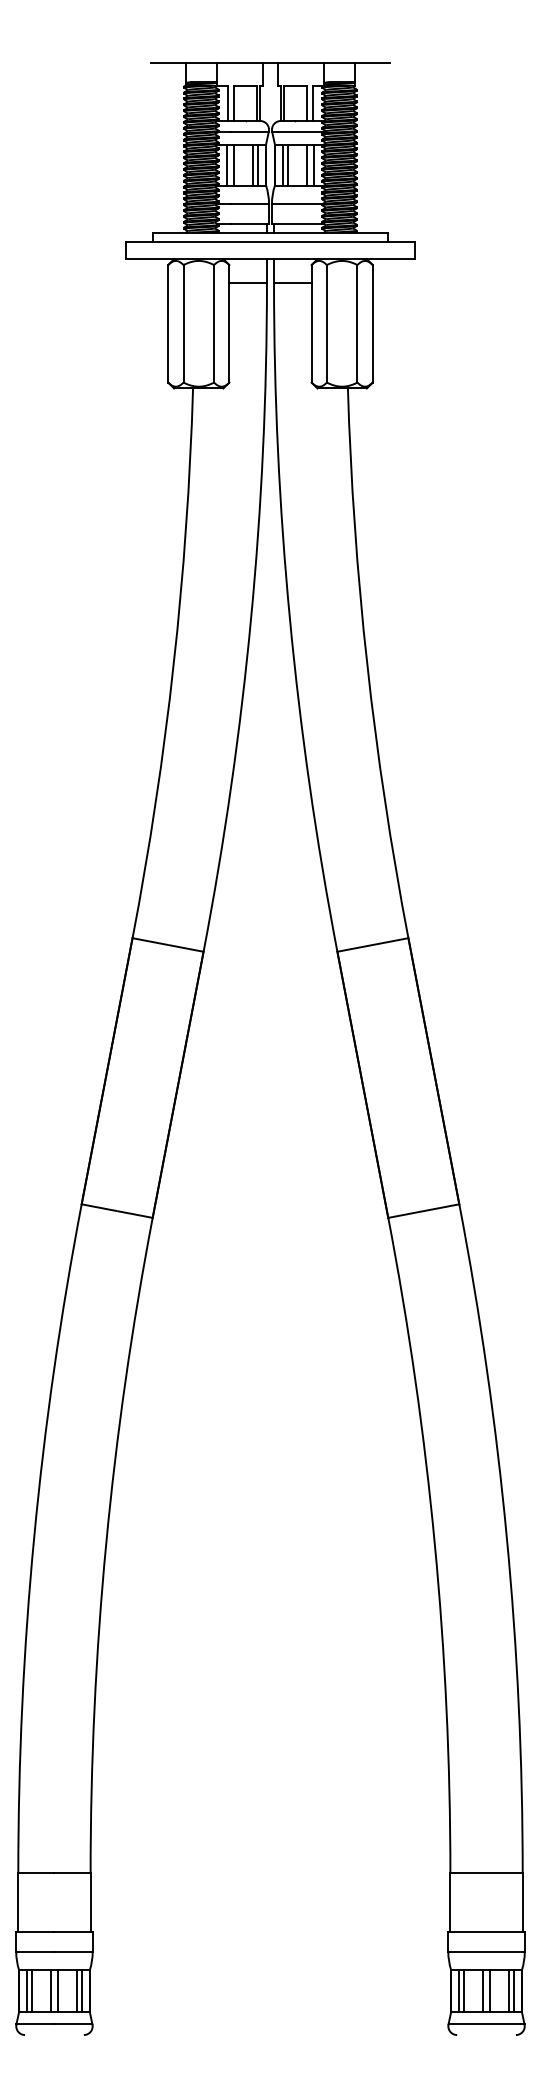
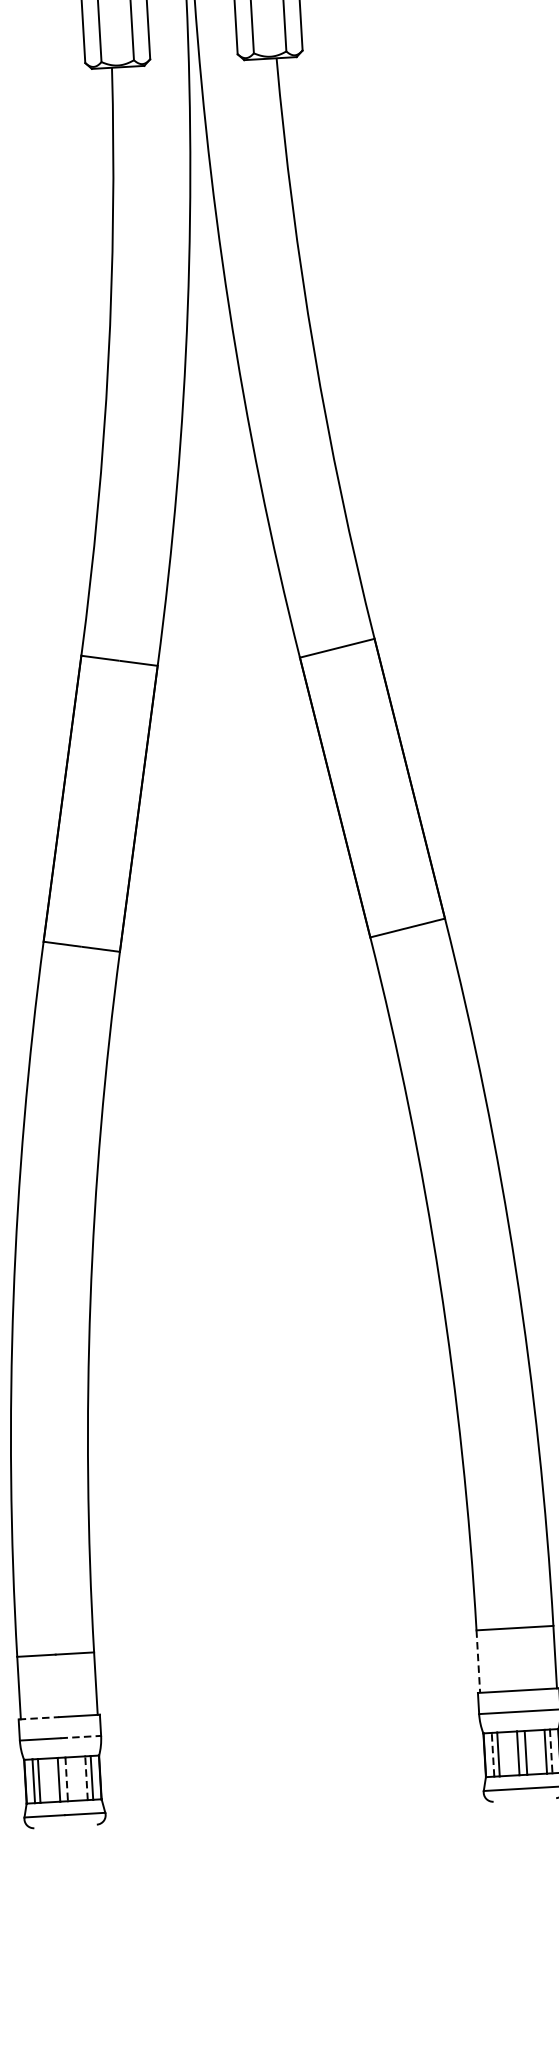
line: (450, 1903) -> (478, 1662), solid -> dashed
line: (35, 1932) -> (39, 1718), solid -> dashed
line: (74, 1952) -> (81, 1737), solid -> dashed
line: (58, 1990) -> (67, 1778), solid -> dashed
line: (76, 1990) -> (86, 1777), solid -> dashed
line: (459, 1990) -> (493, 1754), solid -> dashed
line: (513, 1990) -> (550, 1750), solid -> dashed

